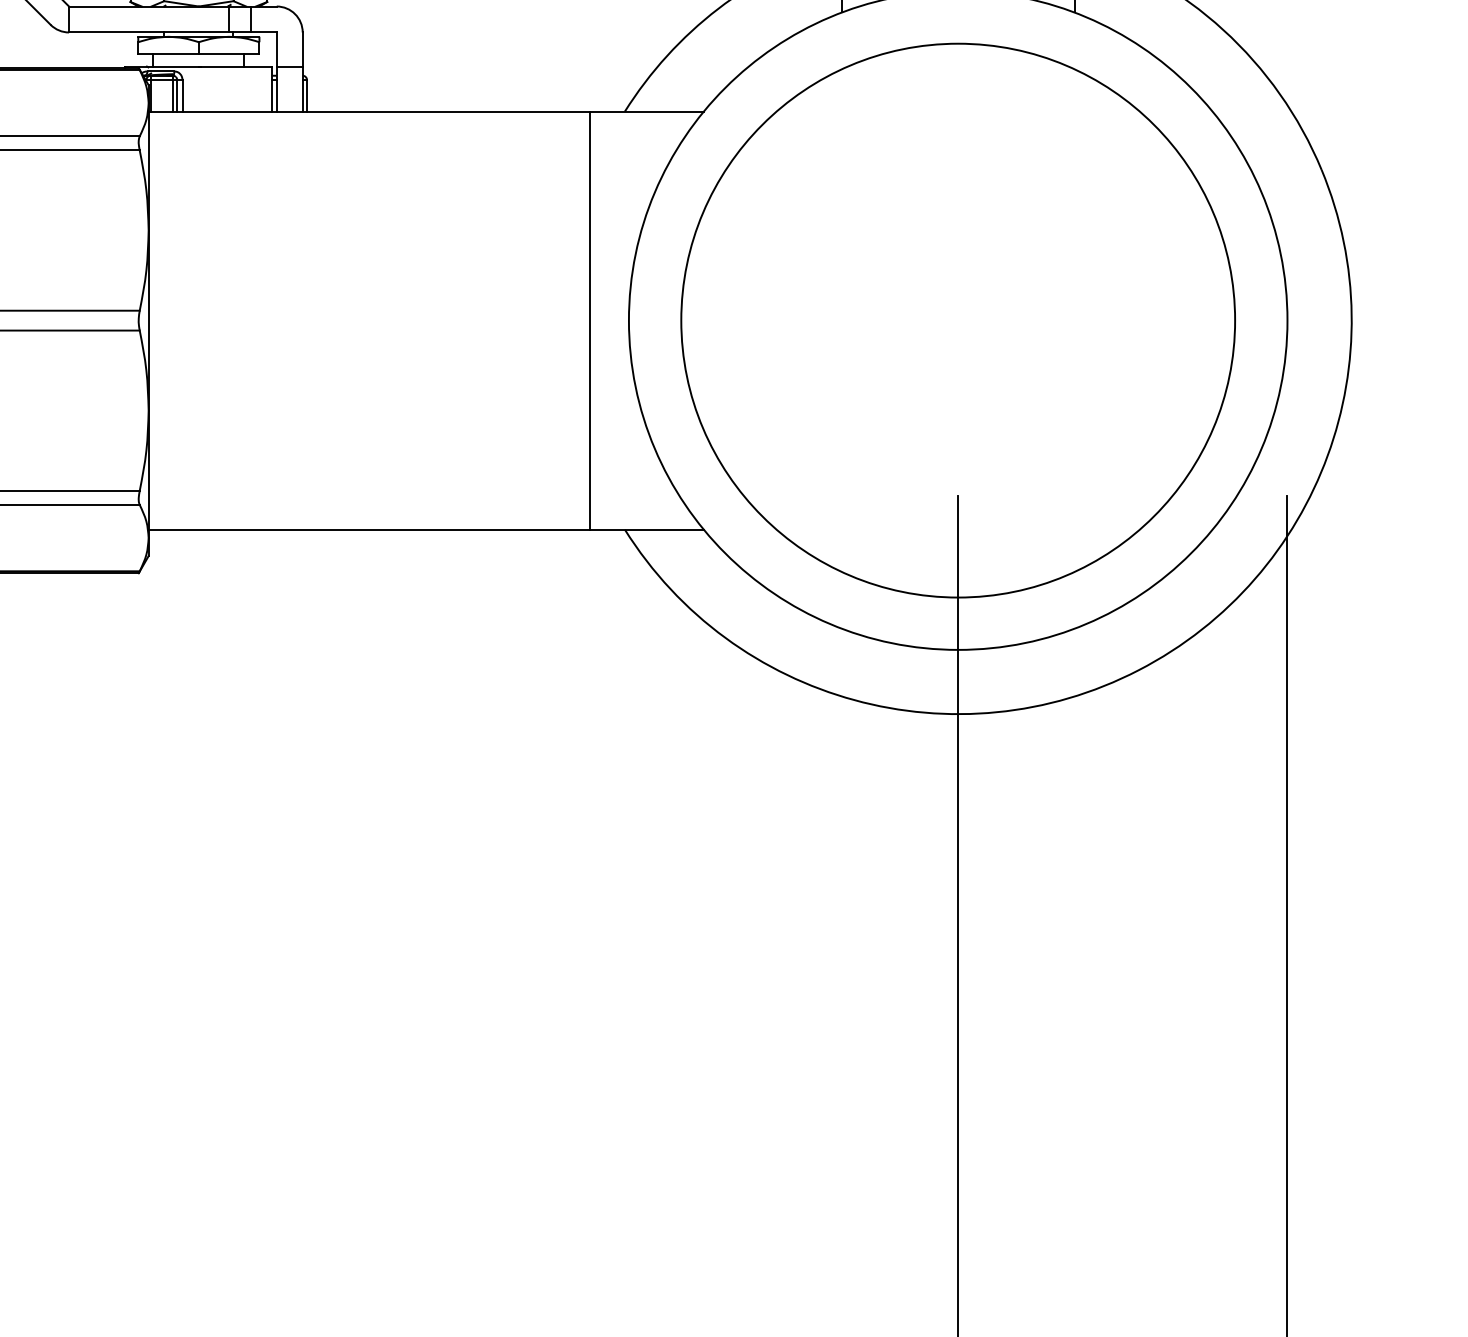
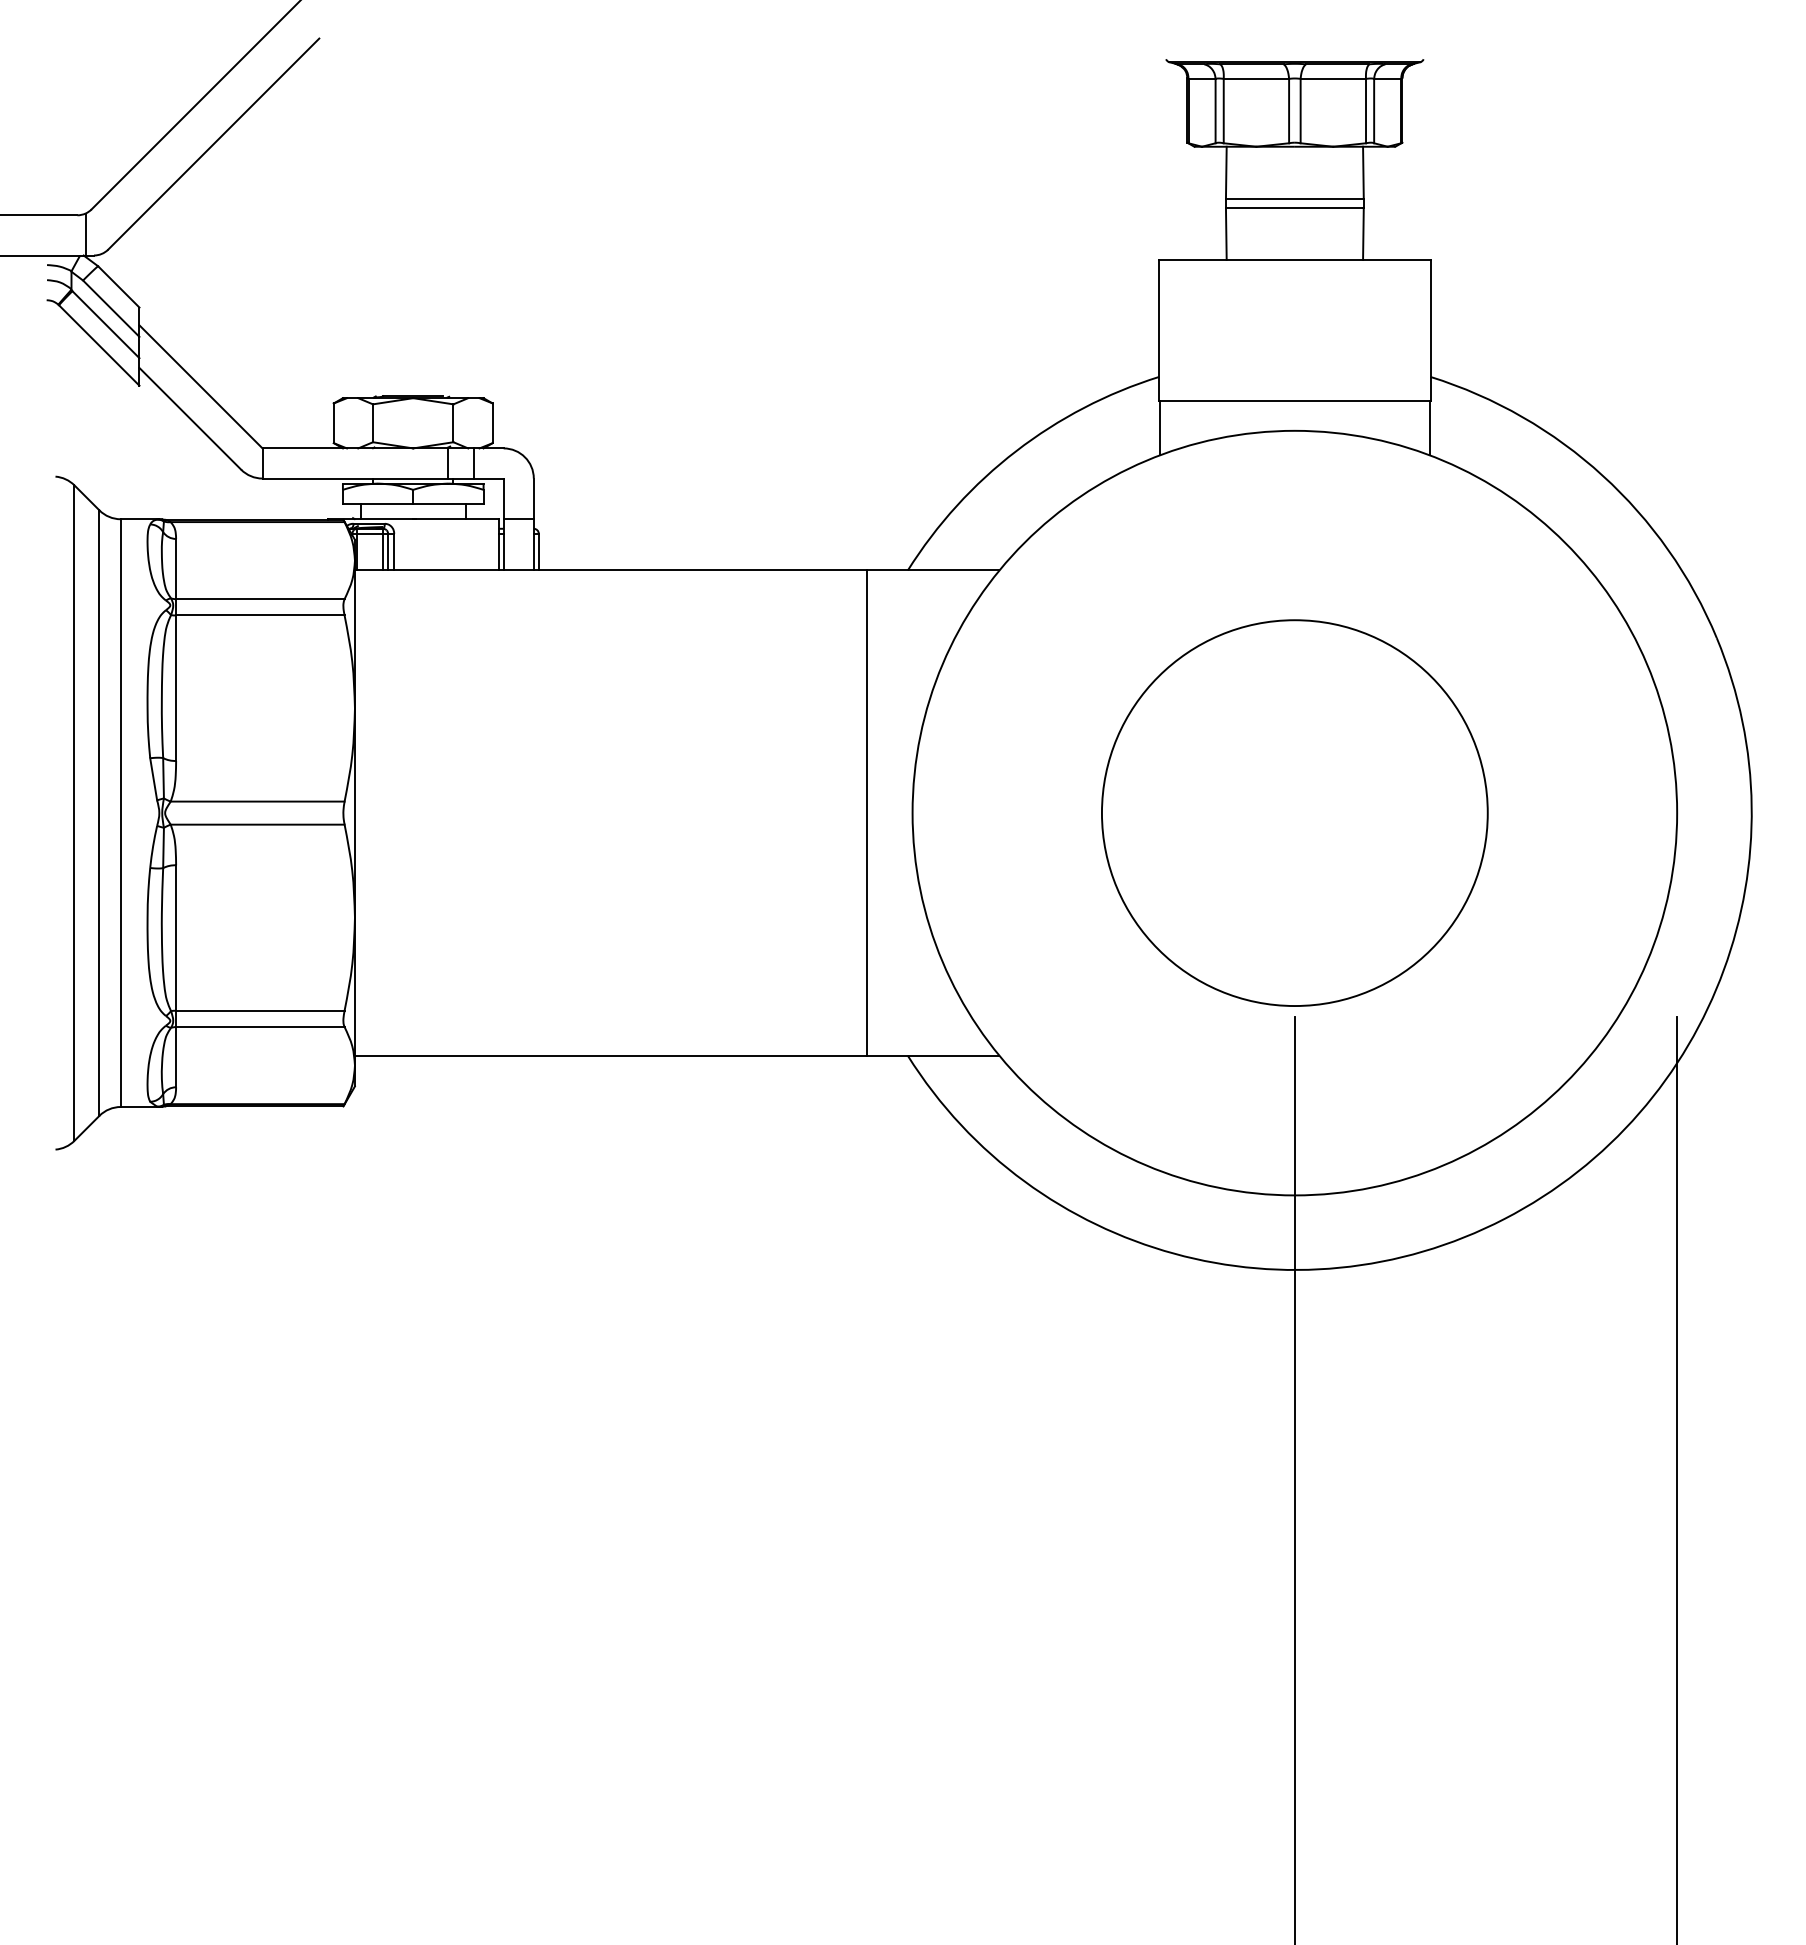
circle: (957, 320) -> (1294, 812), size x0.6

